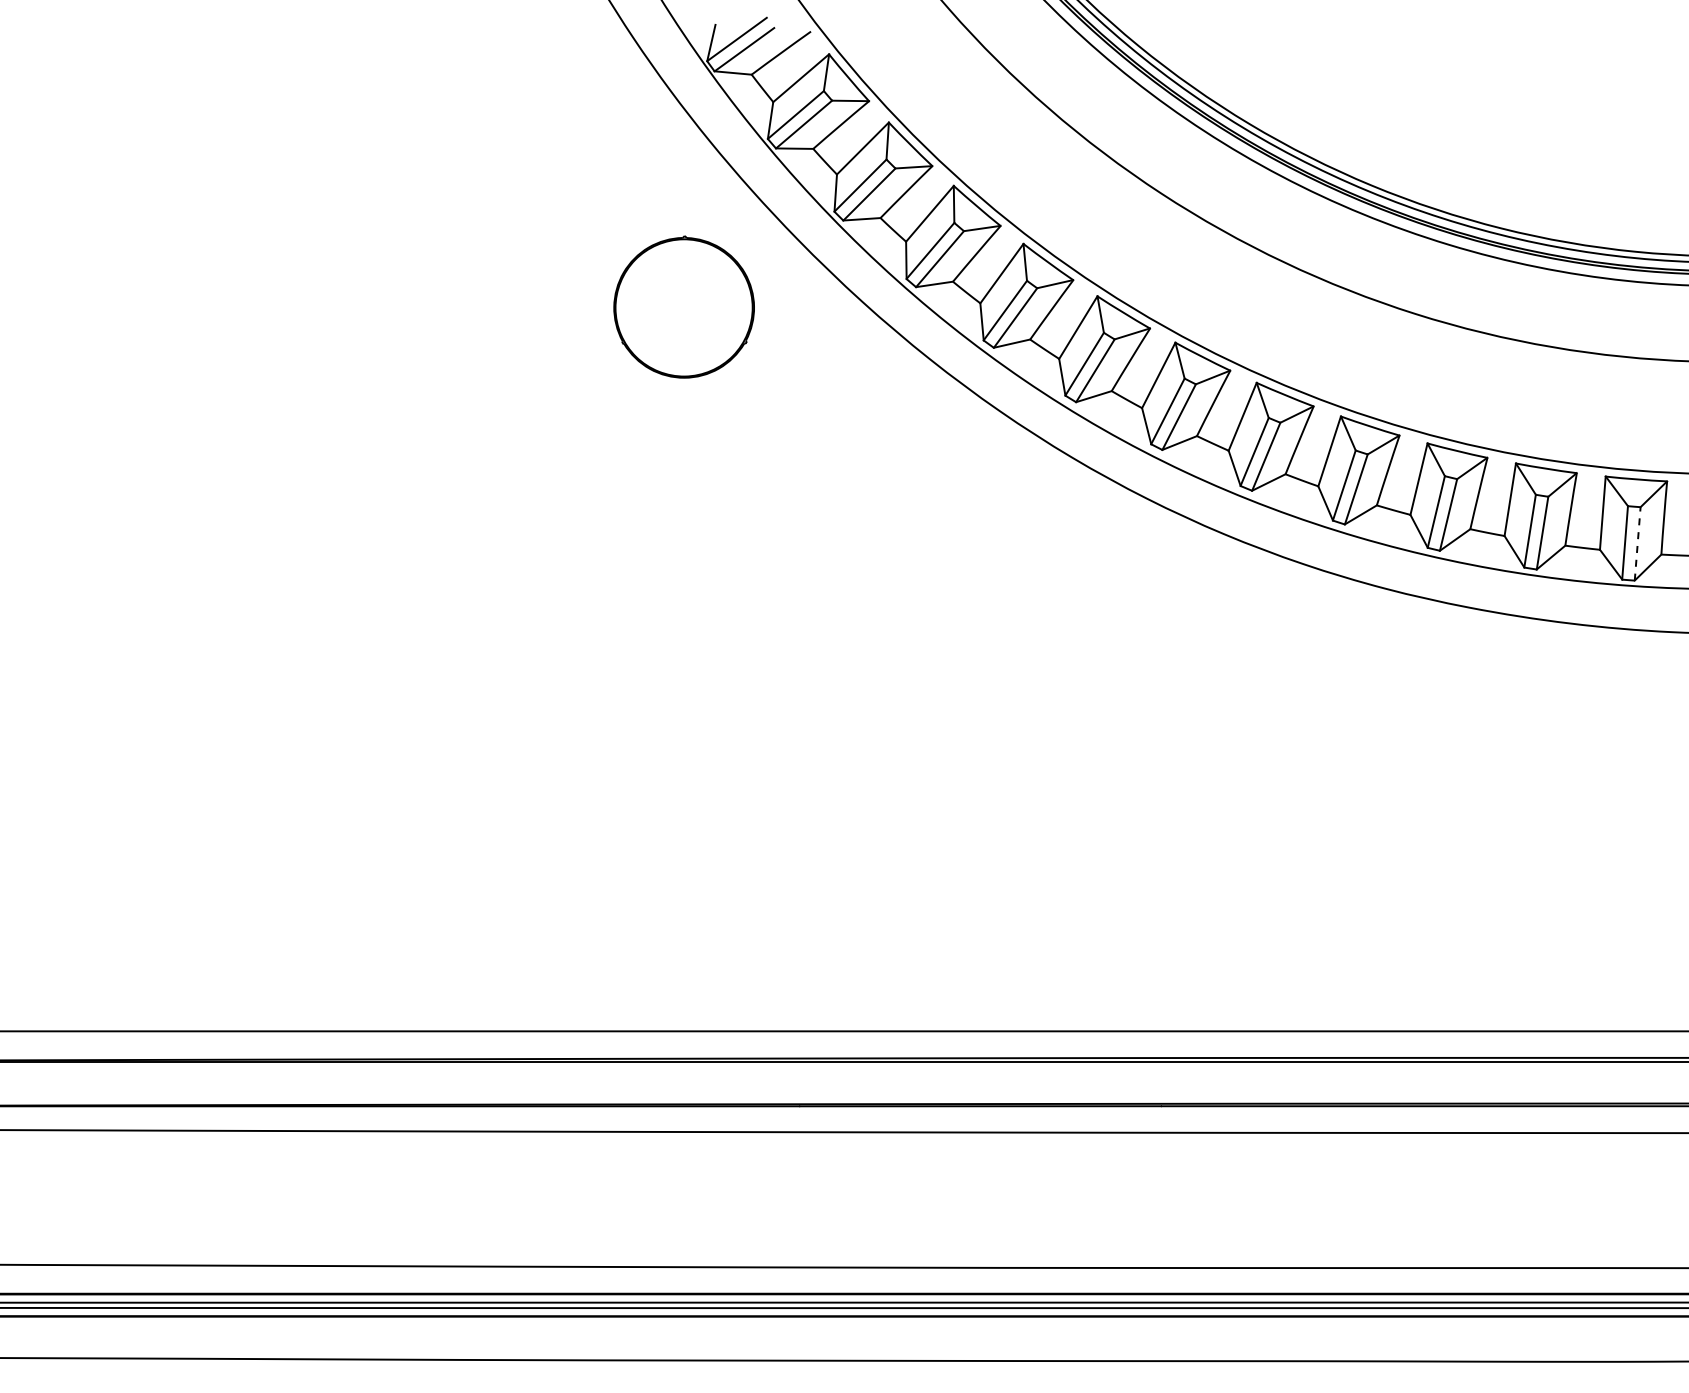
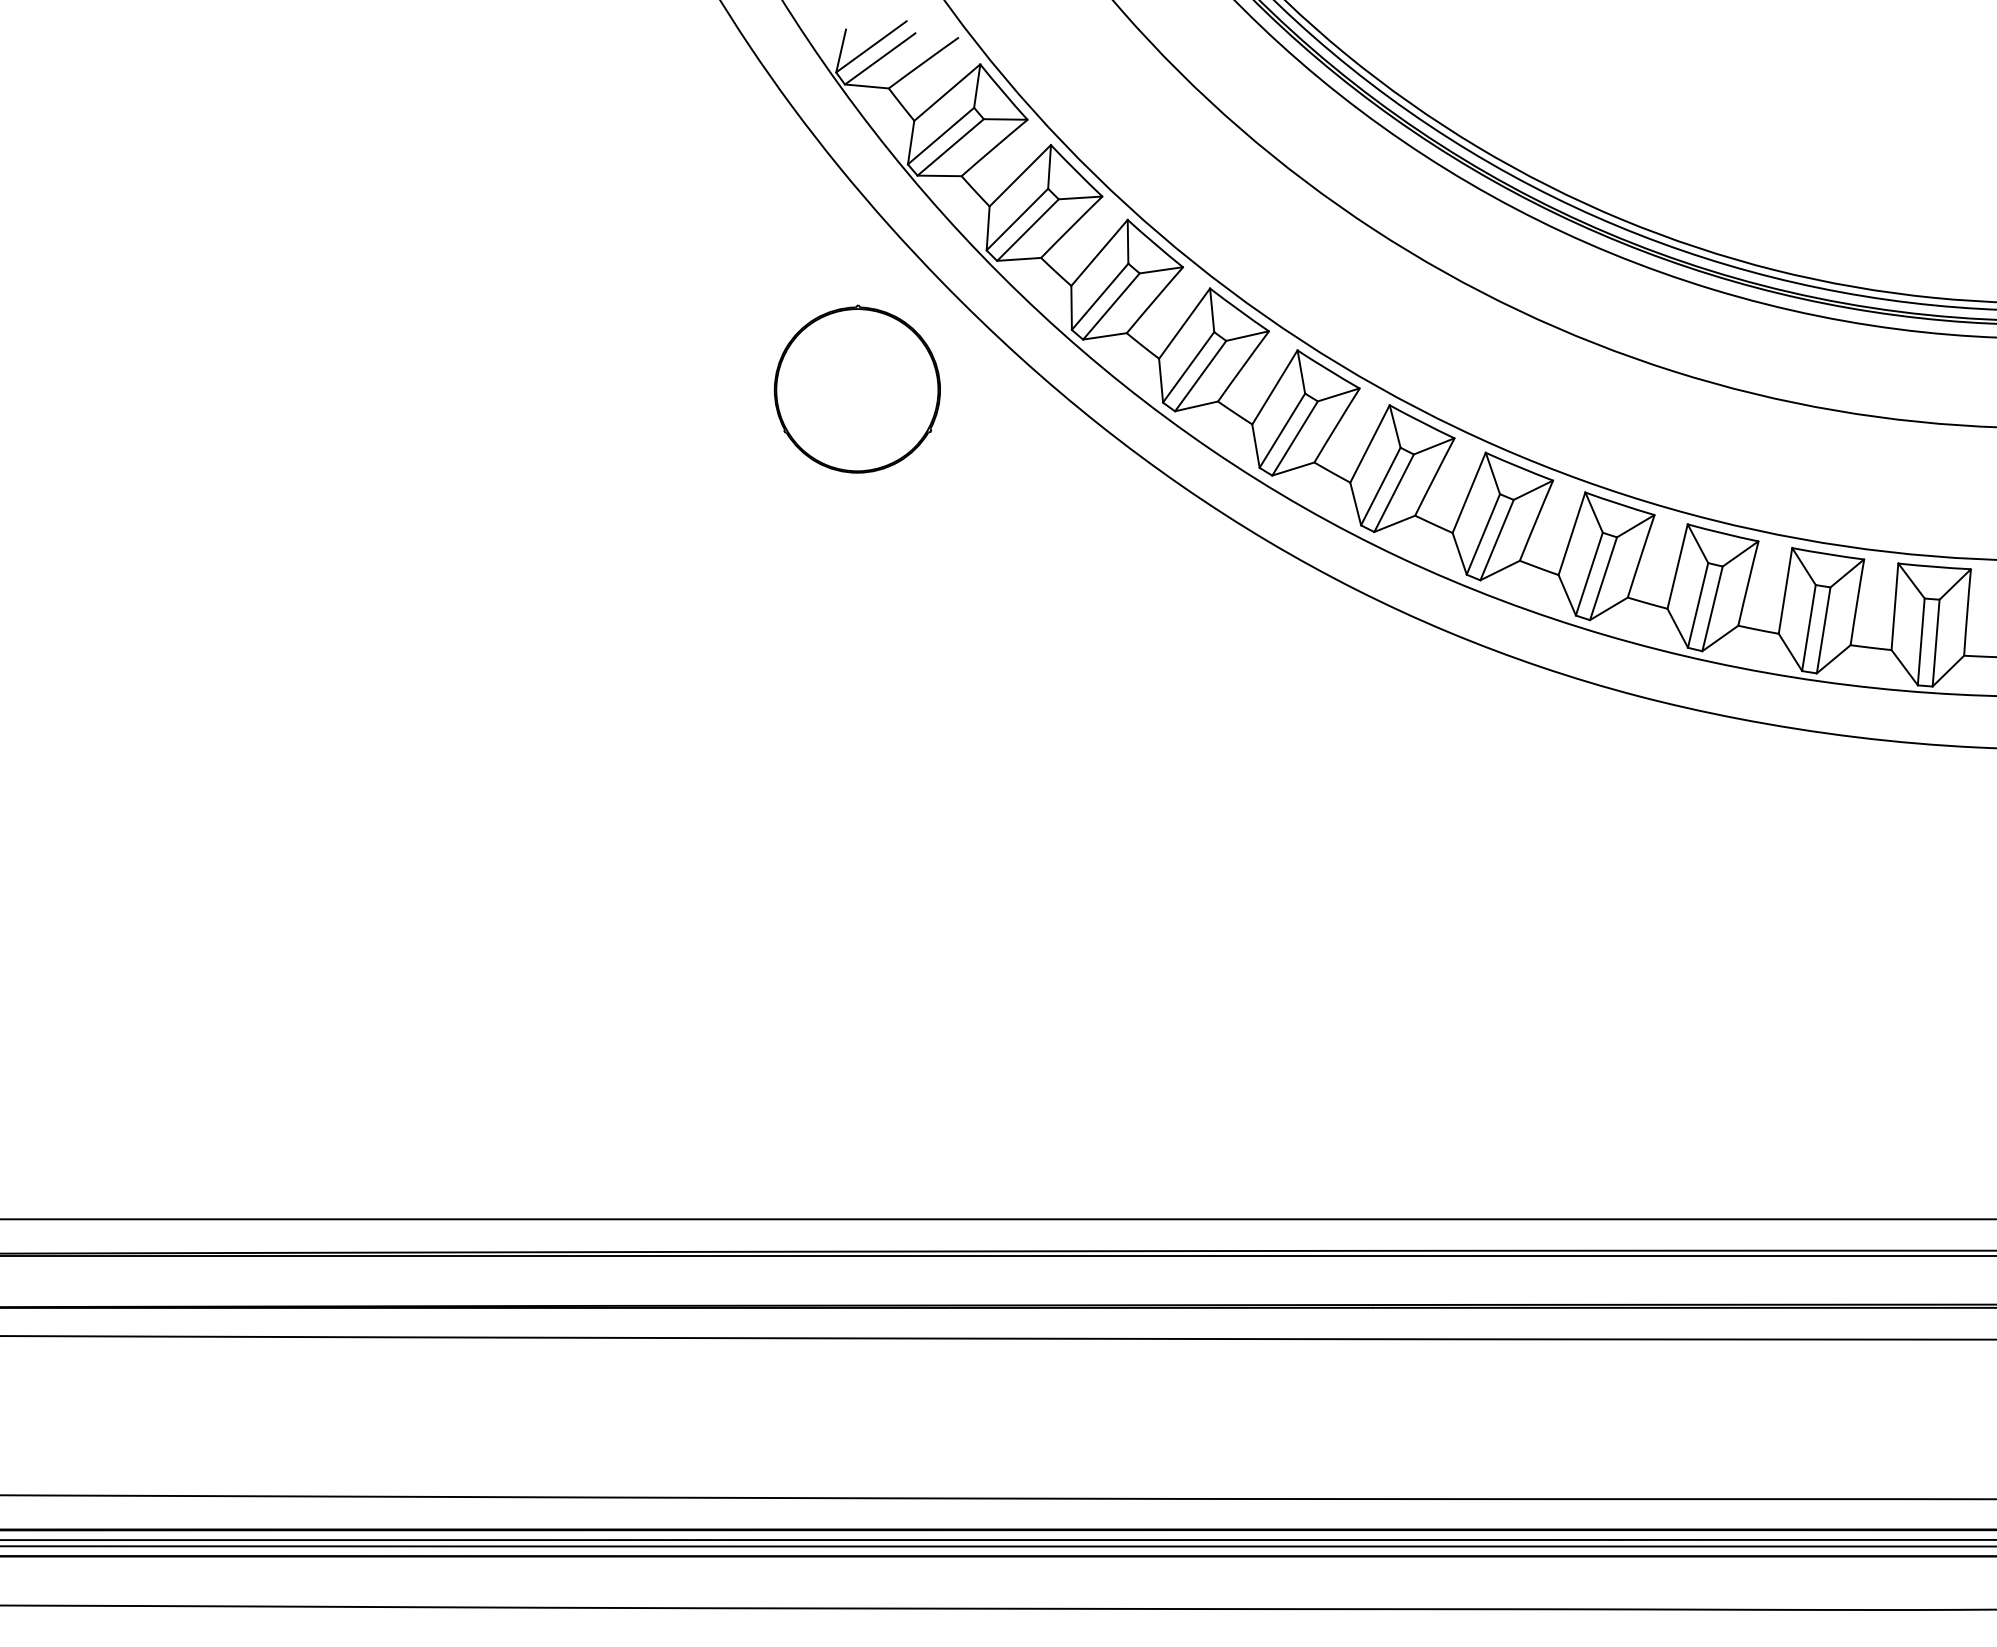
part: (683, 306) -> (856, 388), moved
line: (1637, 543) -> (1935, 642), dashed -> solid

